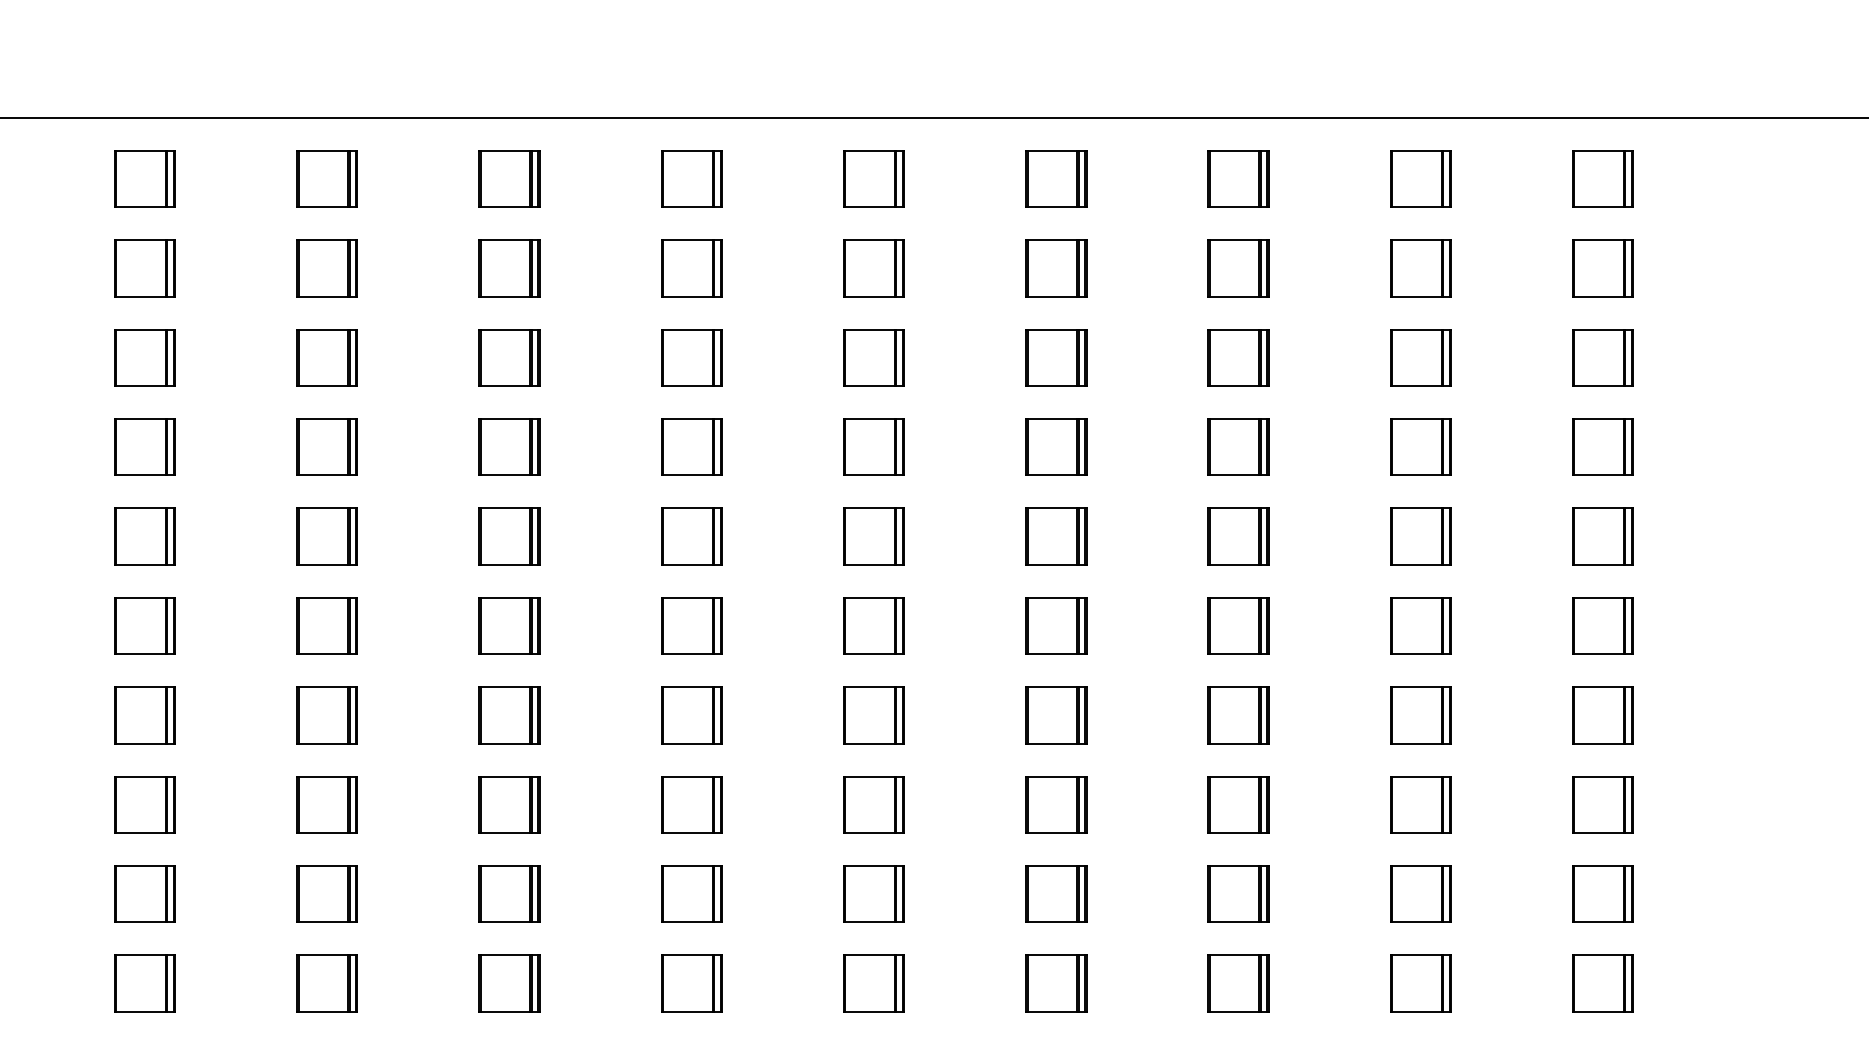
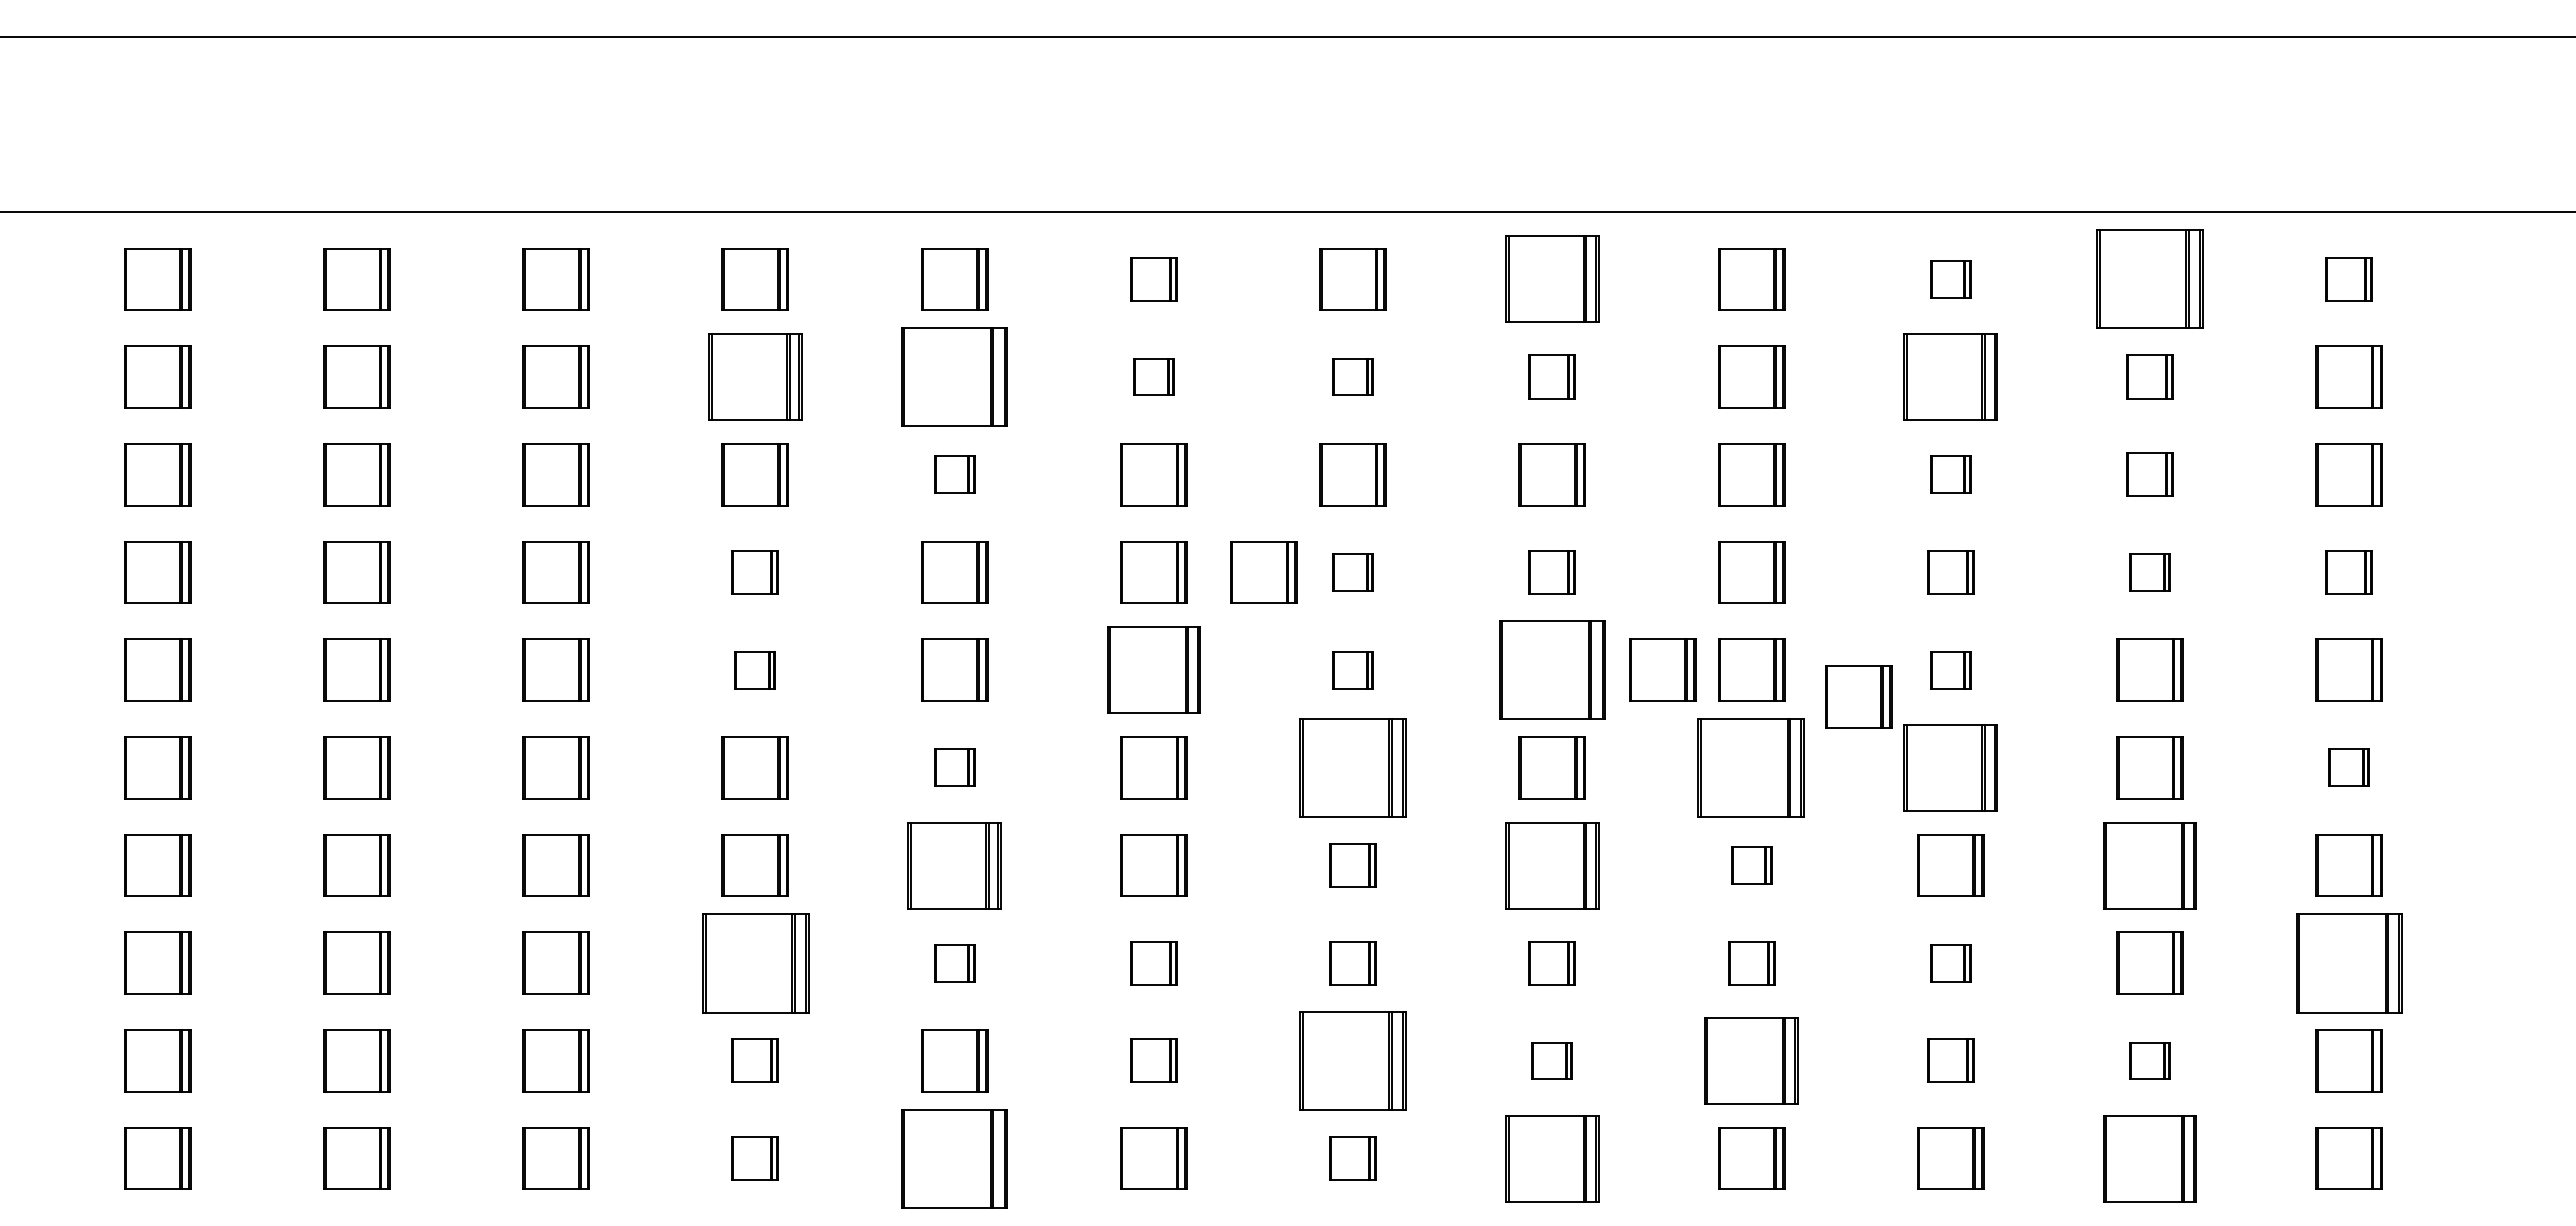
part: (509, 179) -> (1153, 279), size x0.7
part: (873, 179) -> (1551, 279), size x1.4
part: (1238, 179) -> (1950, 279), size x0.6
part: (1420, 179) -> (2149, 279), size x1.6
part: (1602, 179) -> (2348, 279), size x0.7
part: (144, 268) -> (754, 376), size x1.4
part: (327, 268) -> (954, 376), size x1.6
part: (509, 268) -> (1153, 376), size x0.6
part: (691, 268) -> (1352, 376), size x0.6
part: (873, 268) -> (1551, 376), size x0.7
part: (1238, 268) -> (1950, 376), size x1.4
part: (1420, 268) -> (2149, 376), size x0.7
part: (327, 357) -> (954, 474), size x0.6
part: (1238, 357) -> (1950, 474), size x0.6
part: (1420, 357) -> (2149, 474), size x0.7
part: (144, 447) -> (754, 572), size x0.7
part: (609, 447) -> (1263, 572), added
part: (691, 447) -> (1352, 572), size x0.6
part: (873, 447) -> (1551, 572), size x0.7
part: (1238, 447) -> (1950, 572), size x0.7
part: (1420, 447) -> (2149, 572), size x0.6
part: (1602, 447) -> (2348, 572), size x0.7
part: (144, 536) -> (754, 669), size x0.6
part: (509, 536) -> (1153, 669), size x1.4
part: (691, 536) -> (1352, 669), size x0.6
part: (873, 536) -> (1551, 669), size x1.6
part: (974, 536) -> (1662, 669), added
part: (1238, 536) -> (1950, 669), size x0.6
part: (1154, 560) -> (1858, 696), added
part: (327, 625) -> (954, 767), size x0.6
part: (691, 625) -> (1352, 767), size x1.6
part: (1056, 625) -> (1751, 767), size x1.6
part: (1238, 625) -> (1950, 767), size x1.4
part: (1602, 625) -> (2348, 767), size x0.6
part: (327, 715) -> (954, 865), size x1.4
part: (691, 715) -> (1352, 865), size x0.7
part: (873, 715) -> (1551, 865), size x1.4
part: (1056, 715) -> (1751, 865), size x0.6
part: (1420, 715) -> (2149, 865), size x1.4
part: (144, 804) -> (754, 962), size x1.6
part: (327, 804) -> (954, 962), size x0.6
part: (509, 804) -> (1153, 962), size x0.7
part: (691, 804) -> (1352, 962), size x0.7
part: (873, 804) -> (1551, 962), size x0.7
part: (1056, 804) -> (1751, 962), size x0.7
part: (1238, 804) -> (1950, 962), size x0.6
part: (1602, 804) -> (2348, 962), size x1.6
part: (144, 893) -> (754, 1060), size x0.7
part: (509, 893) -> (1153, 1060), size x0.7
part: (691, 893) -> (1352, 1060), size x1.6
part: (873, 893) -> (1551, 1060), size x0.6
part: (1056, 893) -> (1751, 1060), size x1.4
part: (1238, 893) -> (1950, 1060), size x0.7
part: (1420, 893) -> (2149, 1060), size x0.6
part: (144, 983) -> (754, 1158), size x0.7
part: (327, 983) -> (954, 1158), size x1.6
part: (691, 983) -> (1352, 1158), size x0.7
part: (873, 983) -> (1551, 1158), size x1.4
part: (1420, 983) -> (2149, 1158), size x1.4

